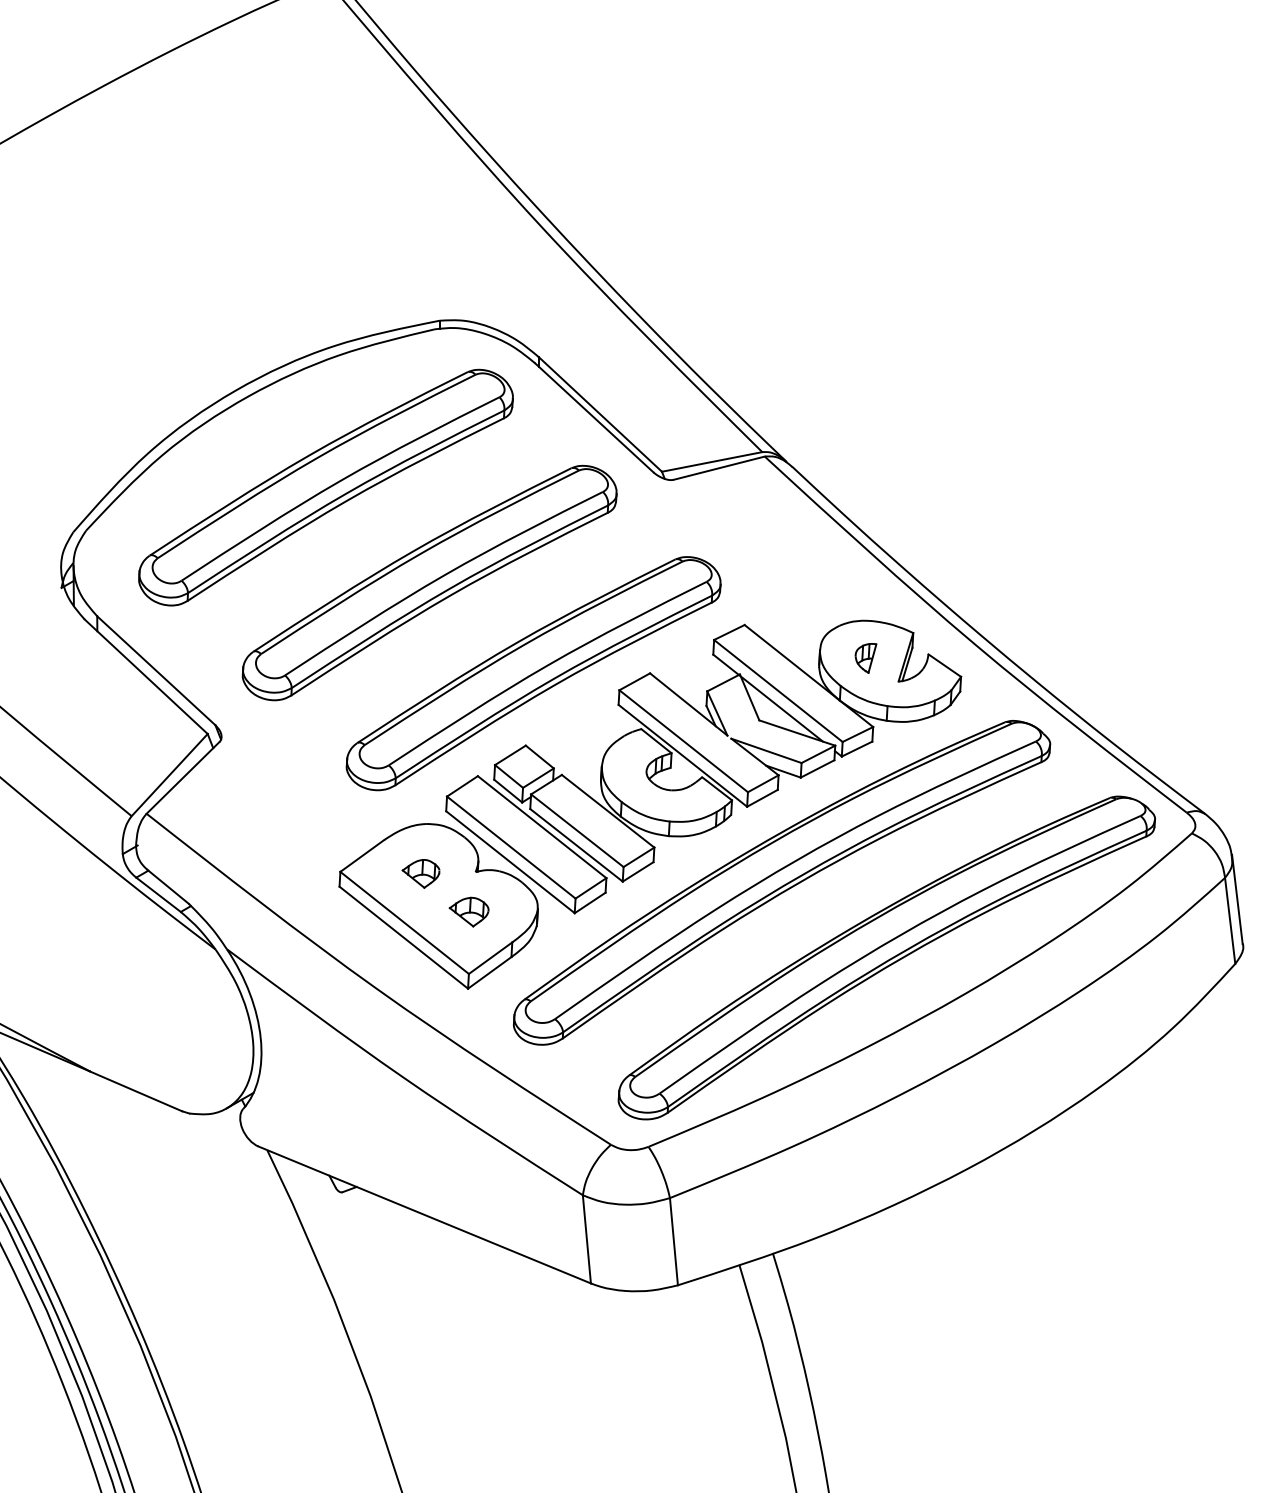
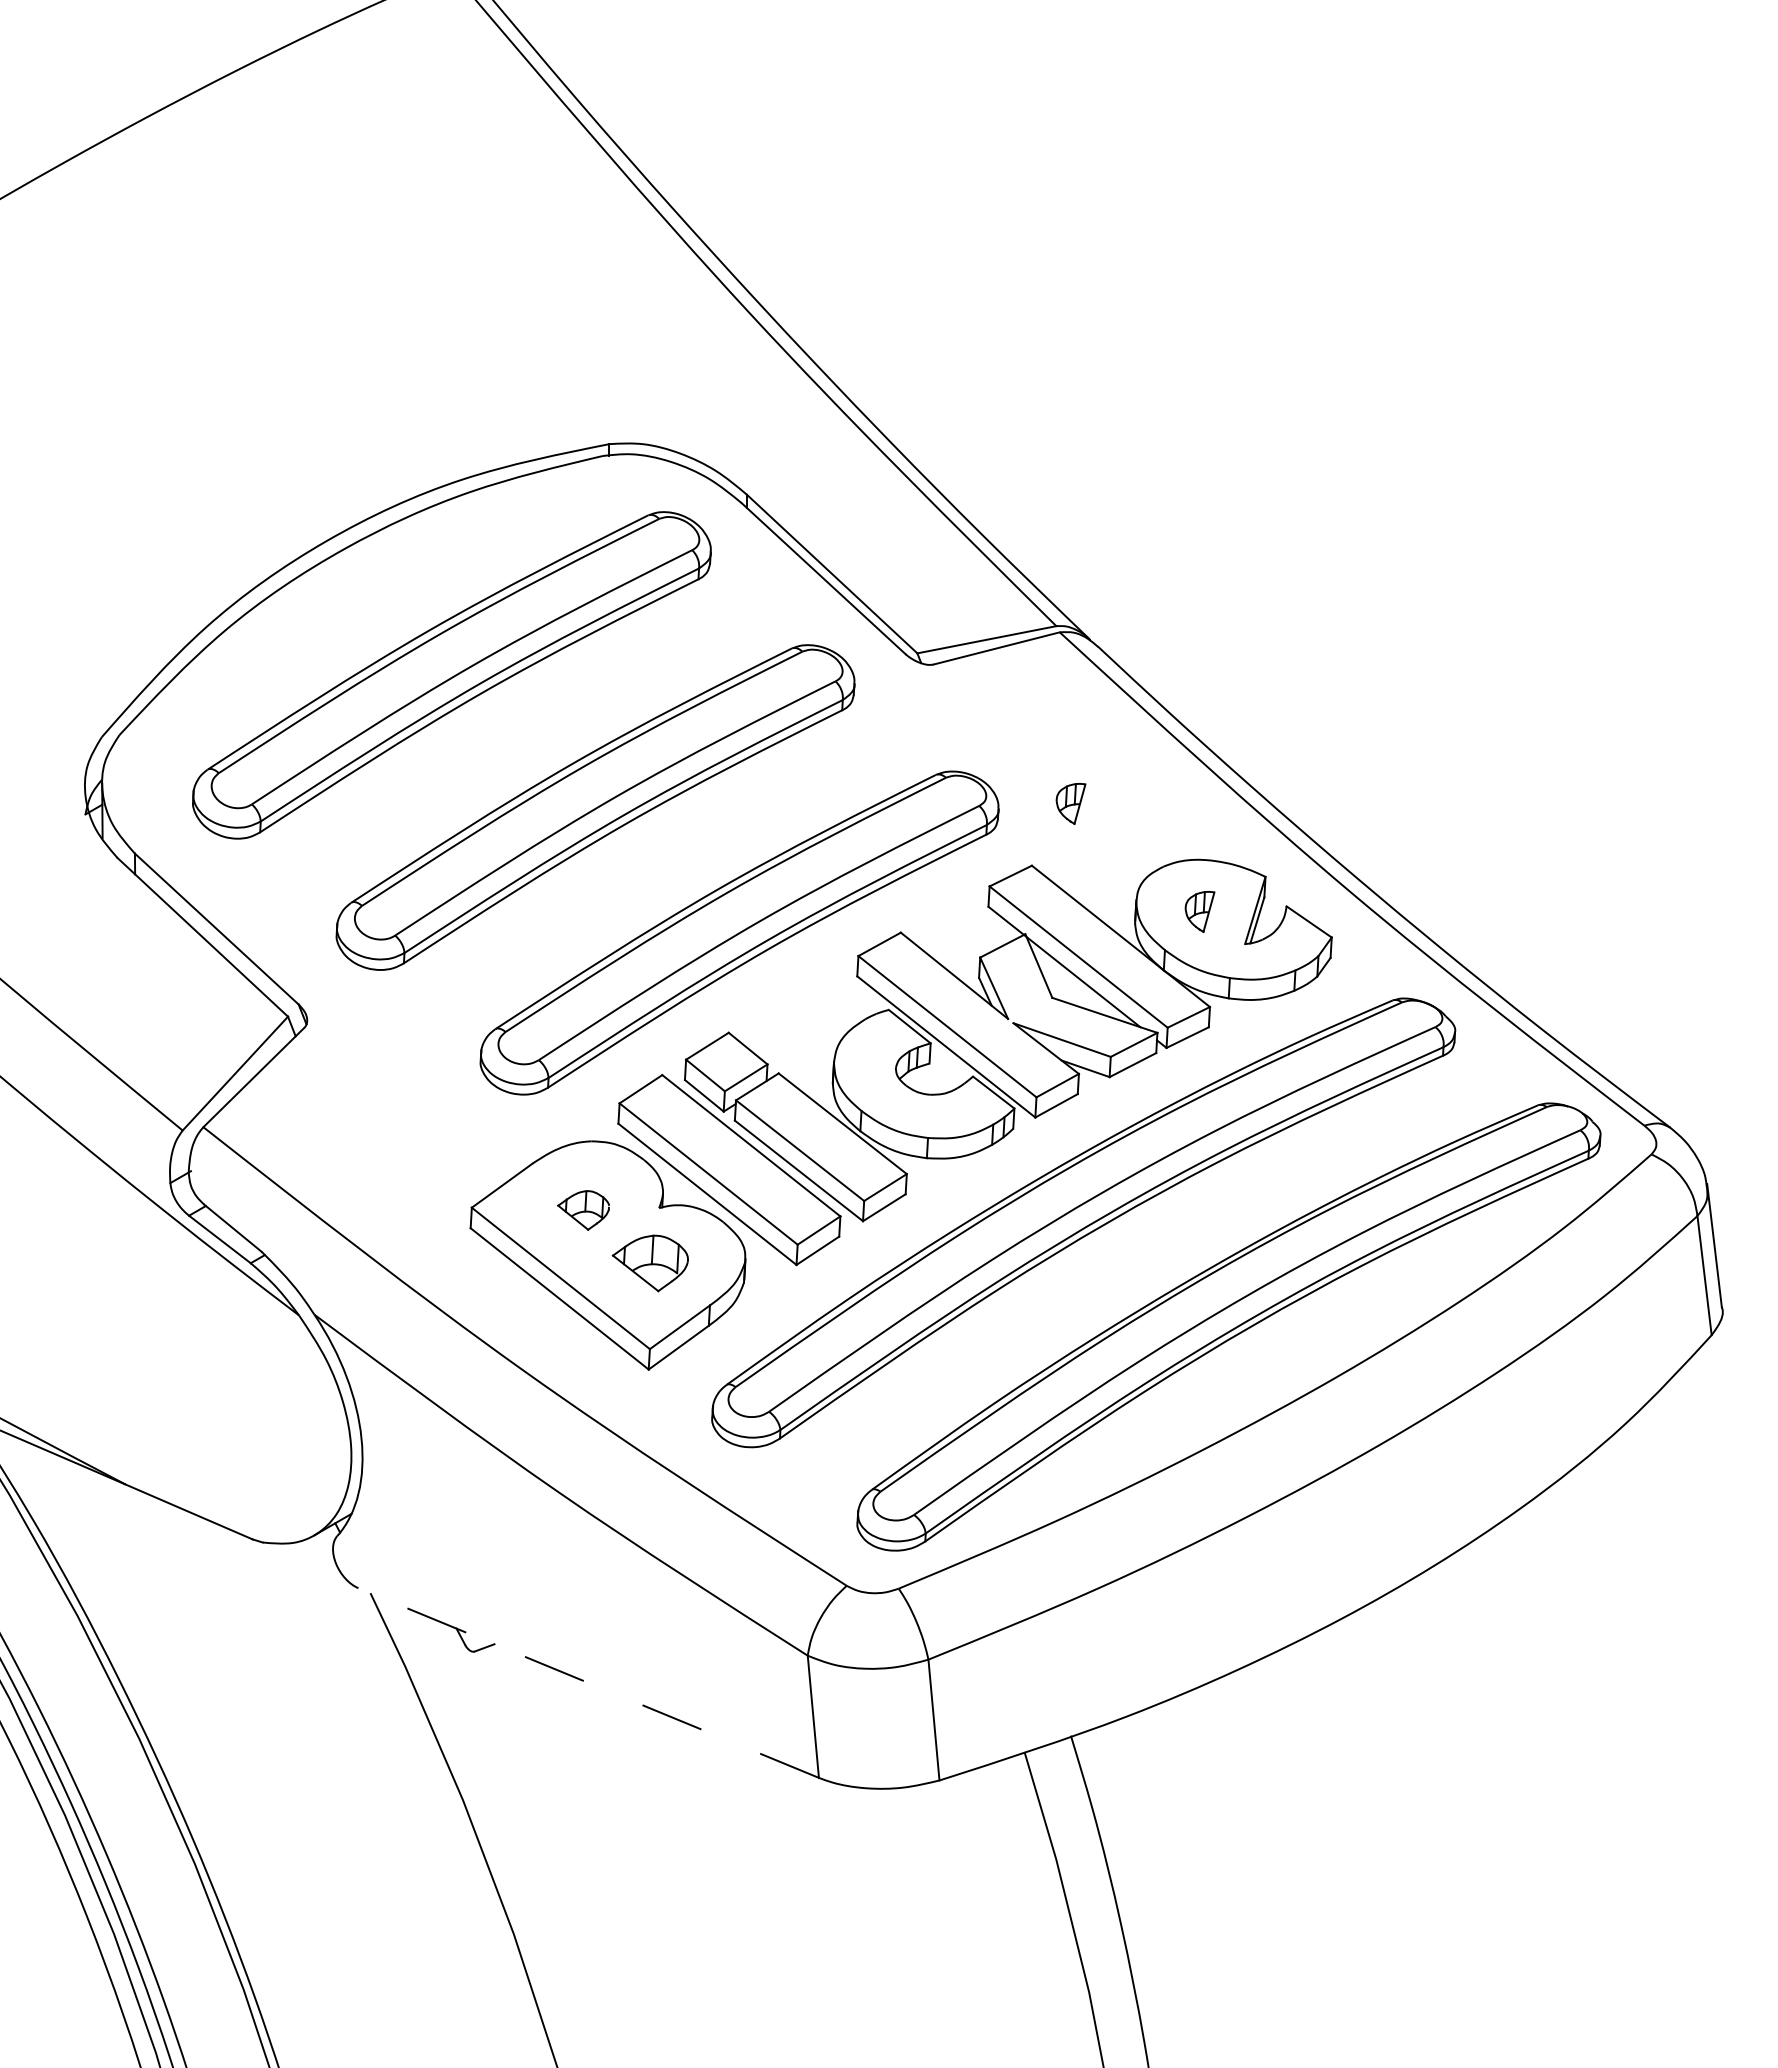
part: (772, 580) -> (1070, 803), added
part: (468, 912) -> (649, 1263), size x1.4
line: (424, 1214) -> (588, 1682), solid -> dashed

